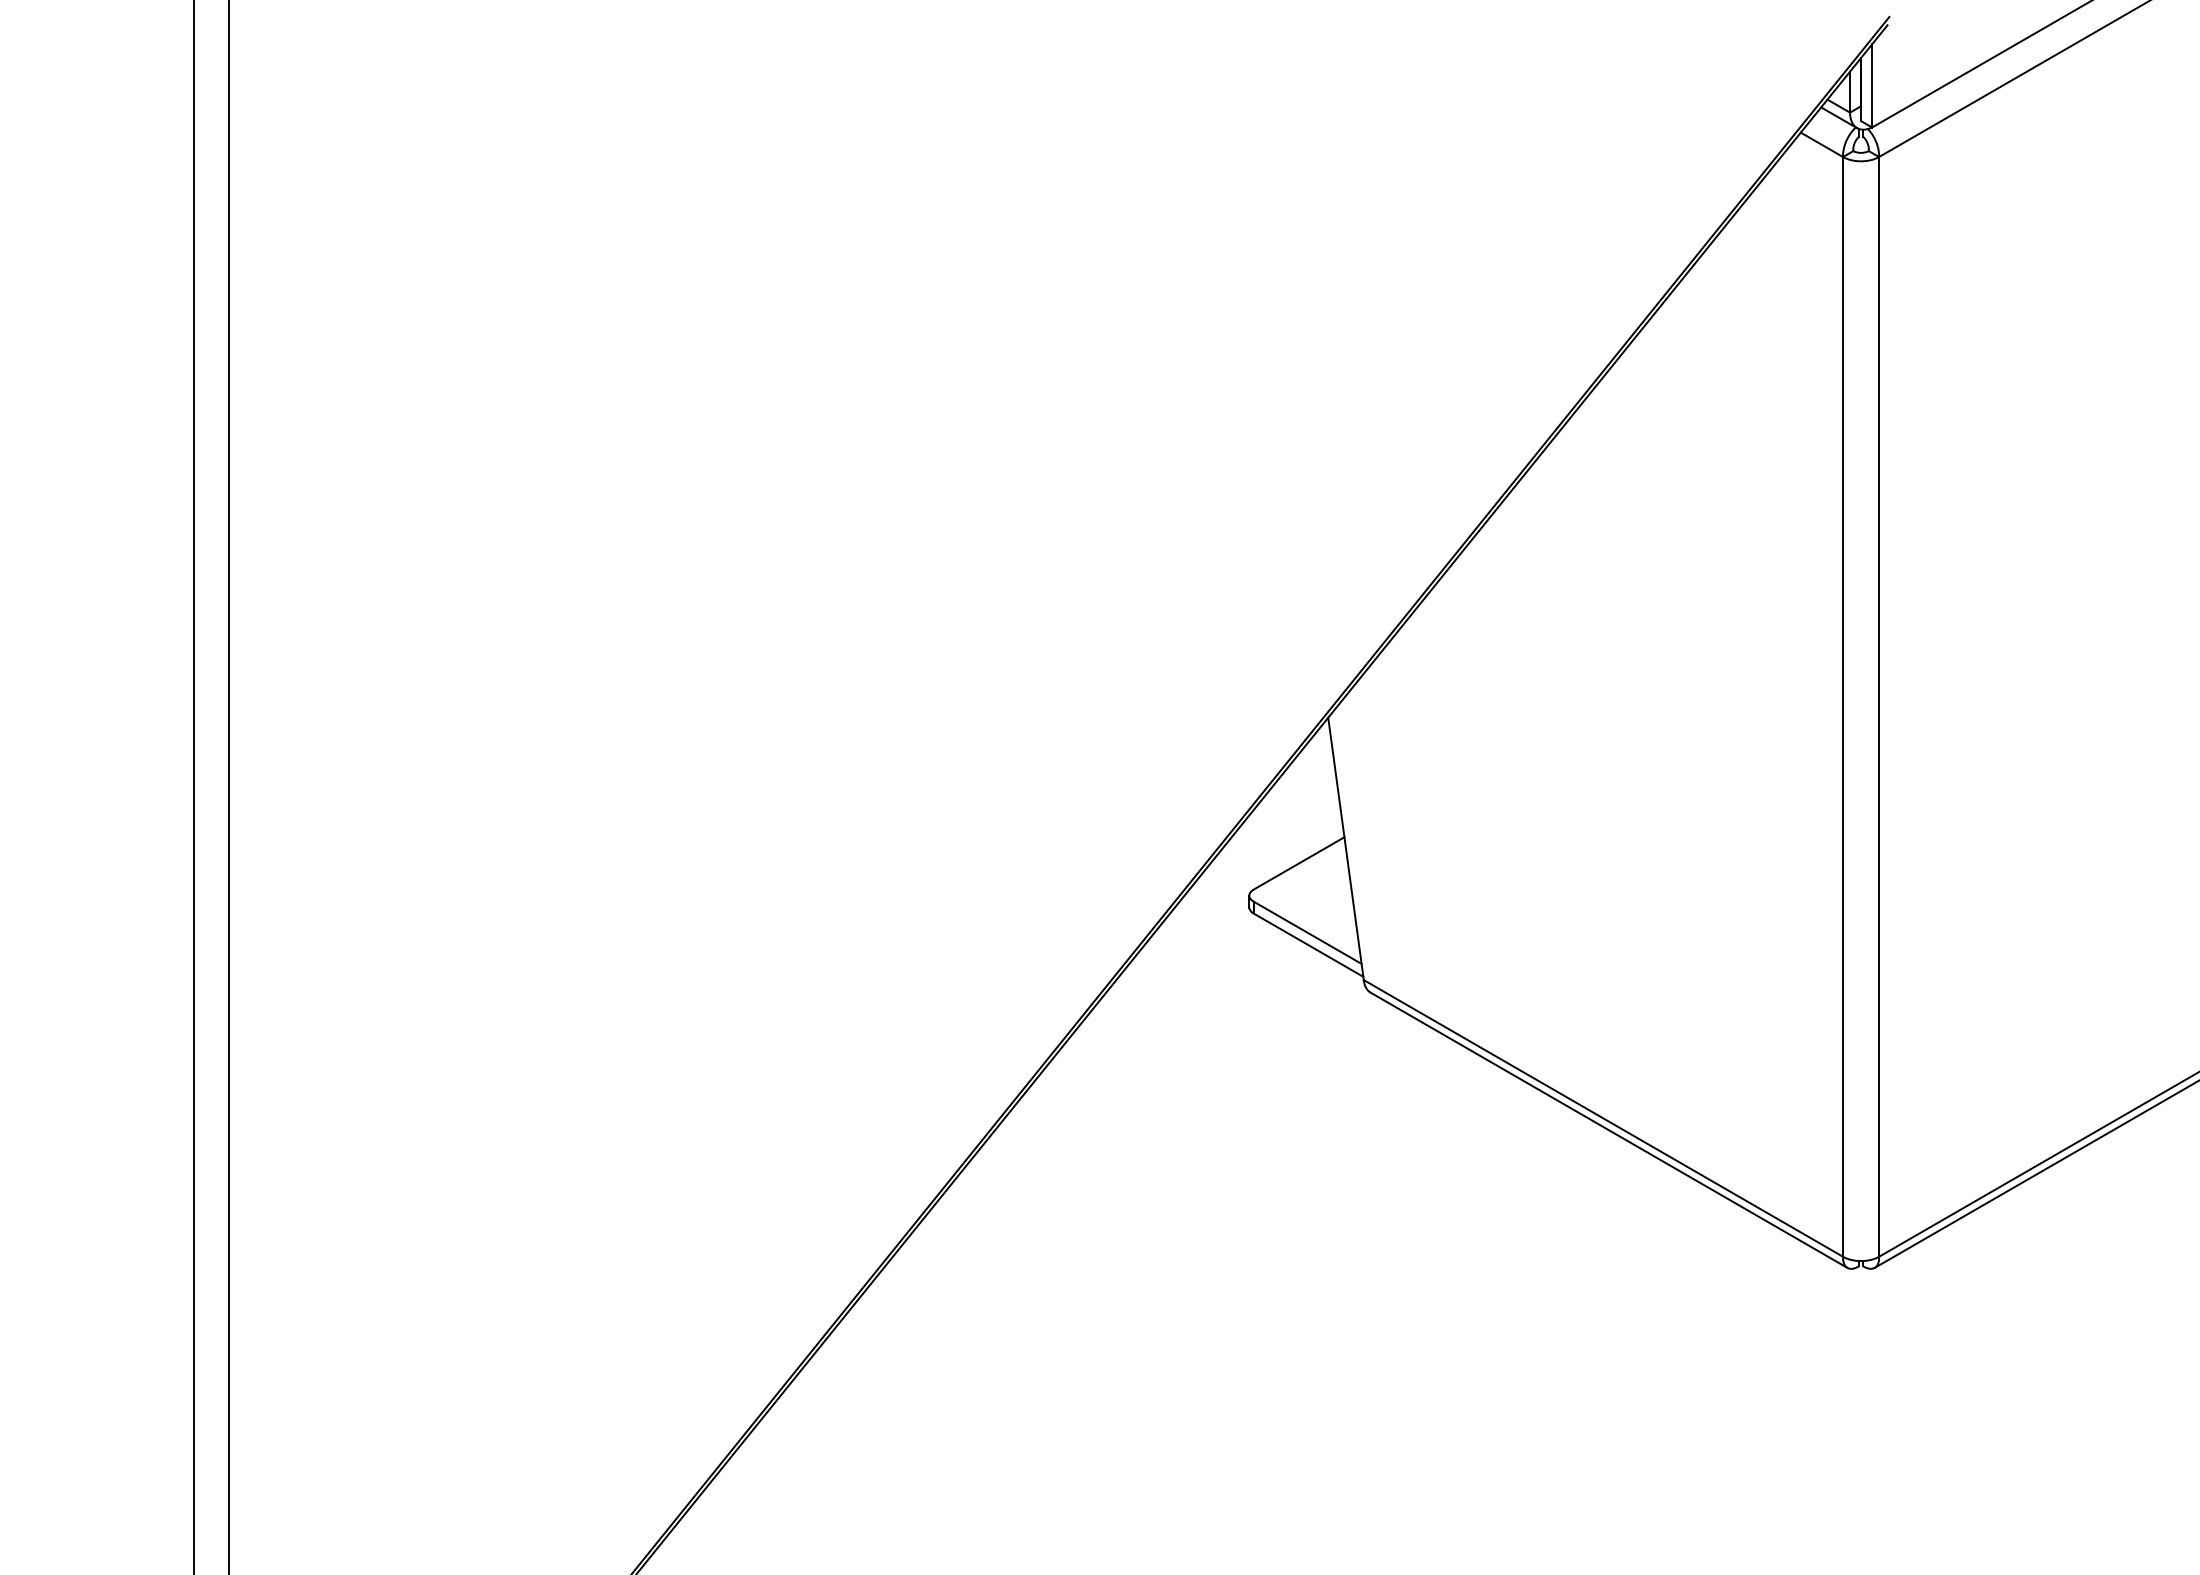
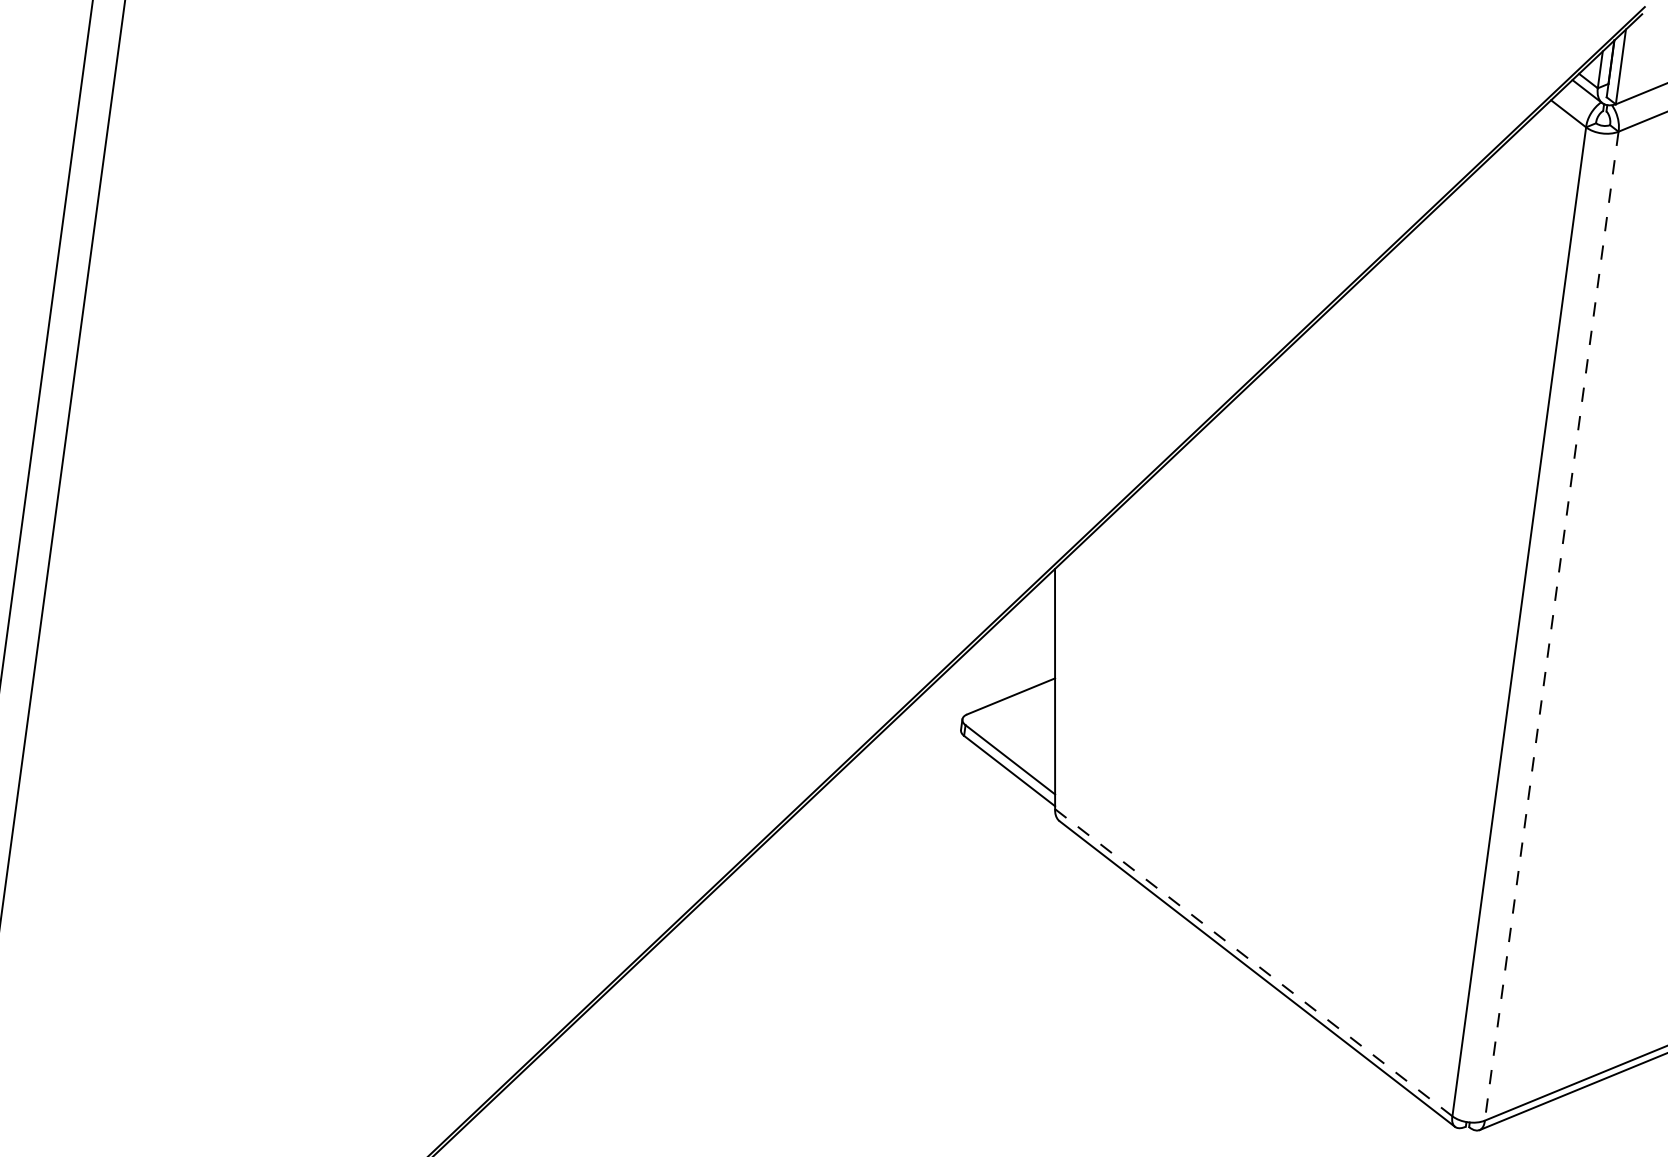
line: (1879, 706) -> (1552, 625), solid -> dashed
line: (1603, 1118) -> (1253, 962), solid -> dashed

